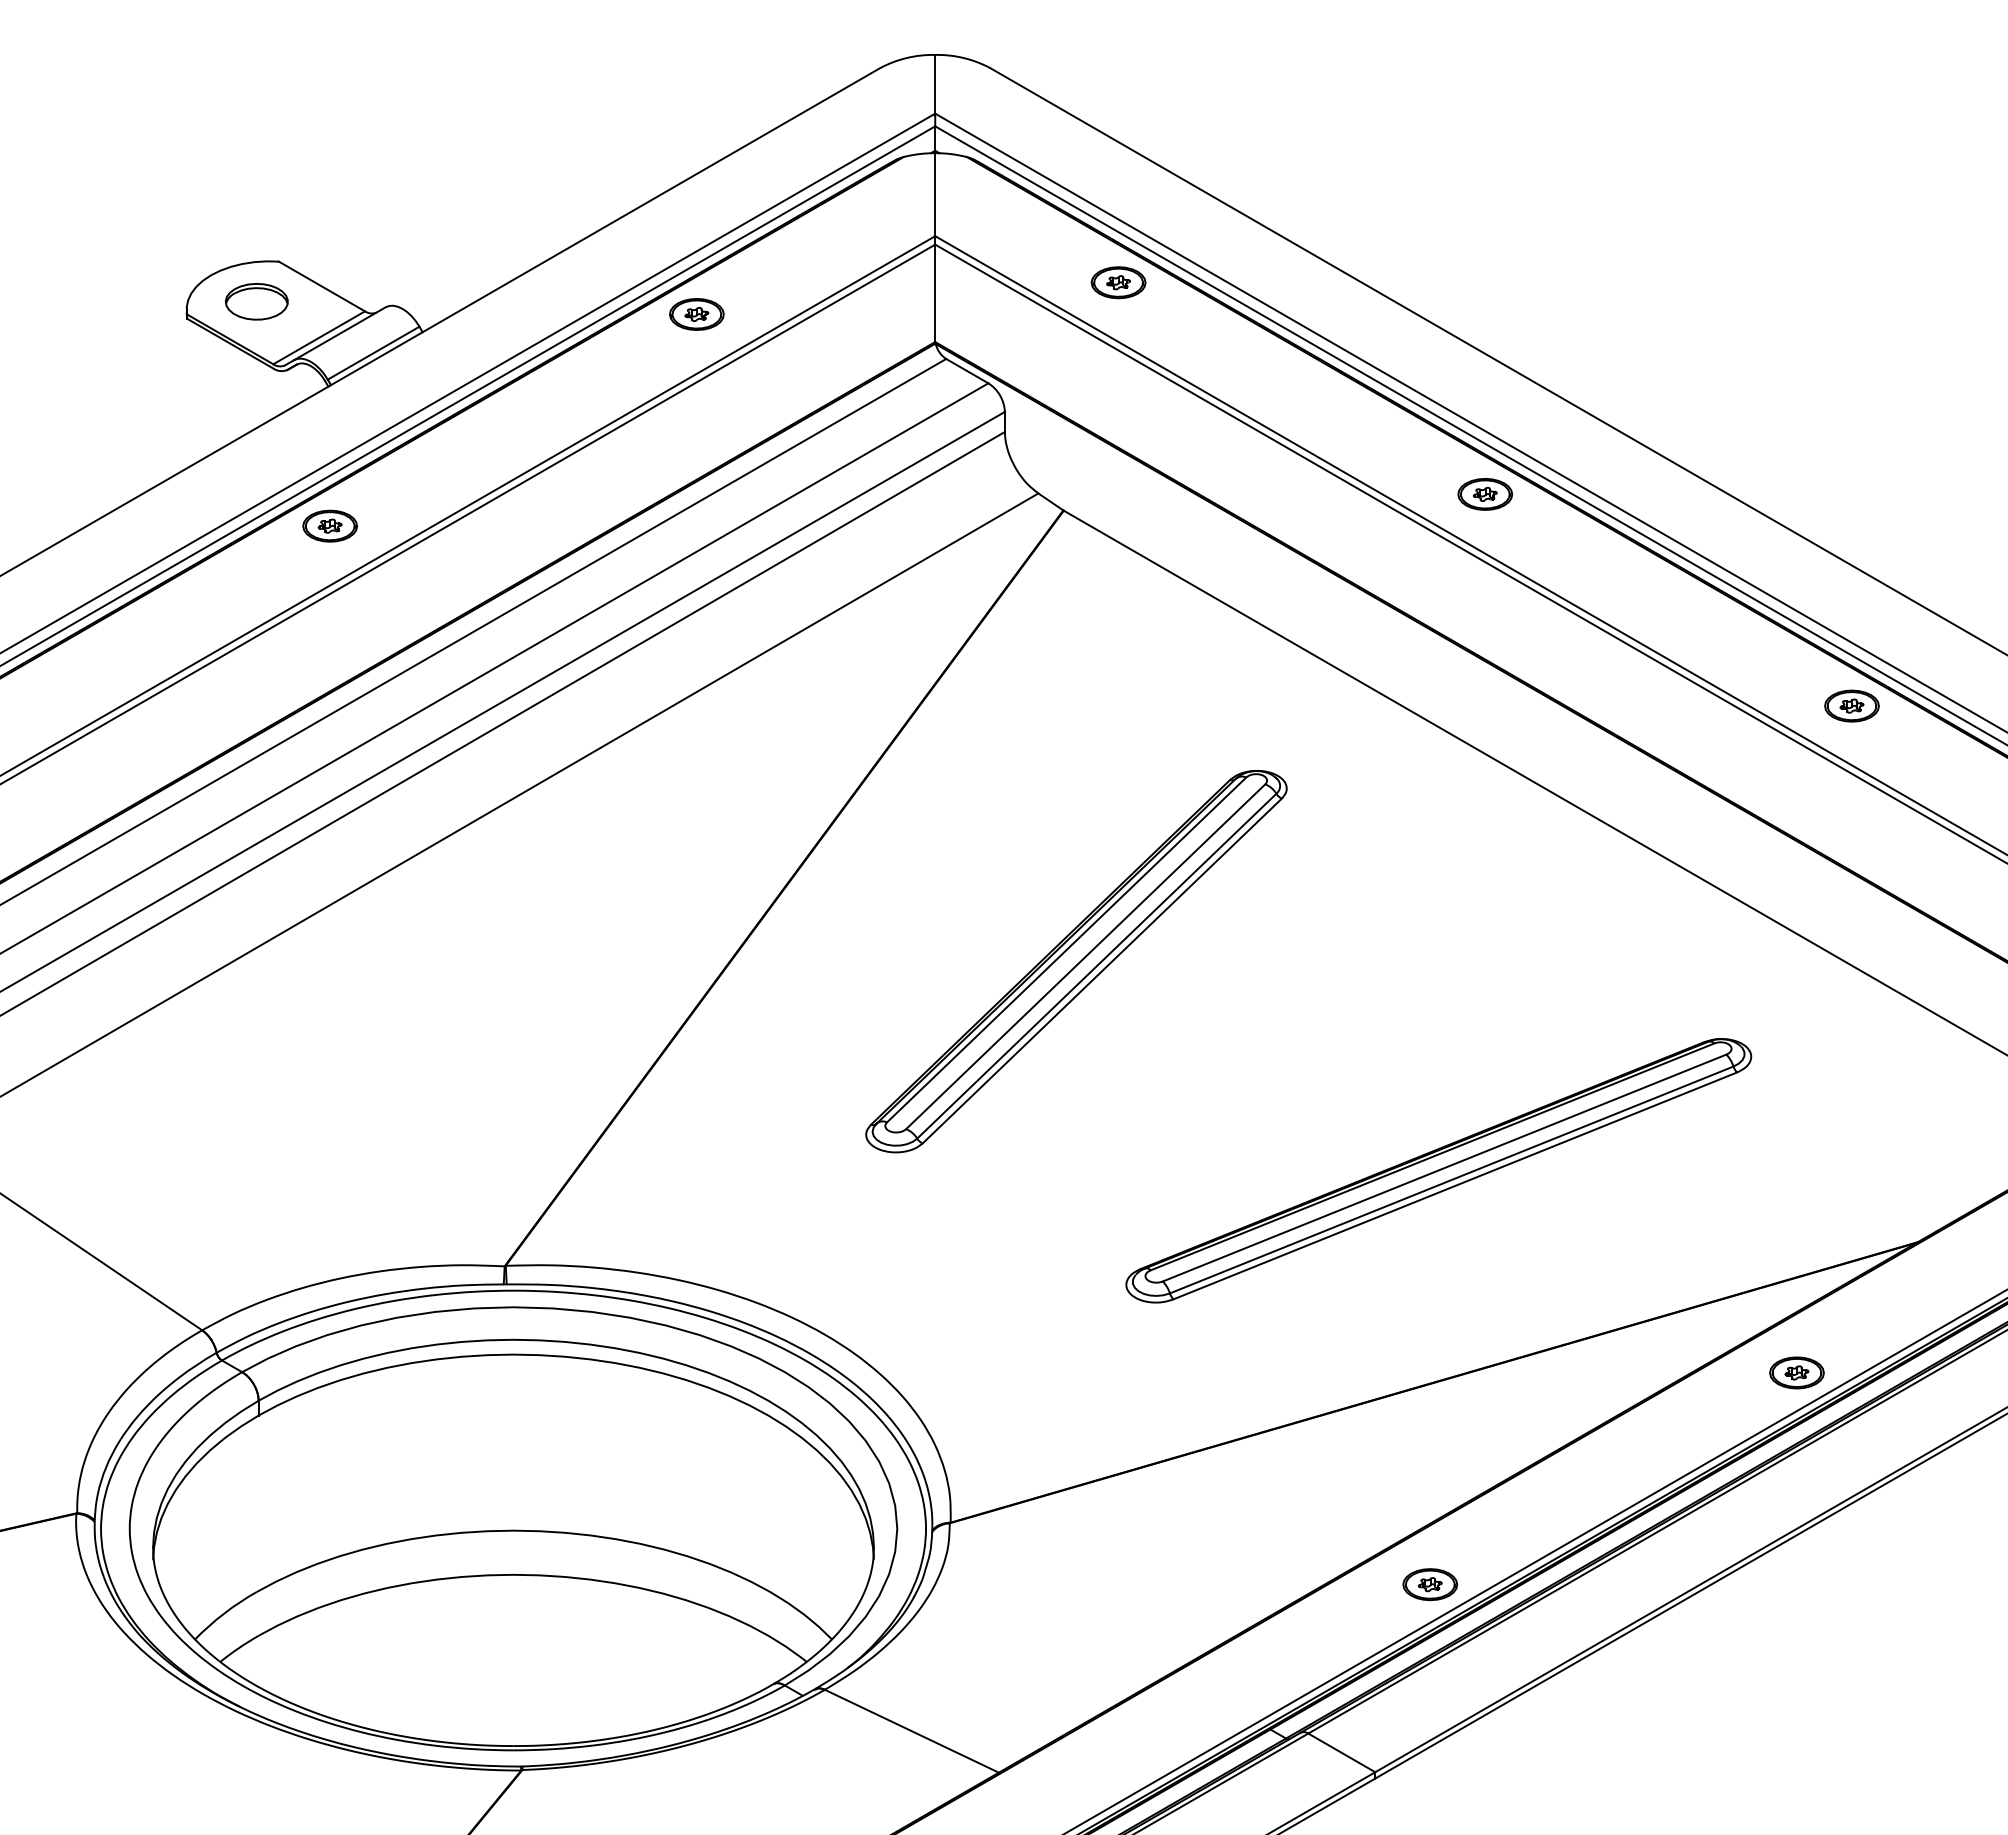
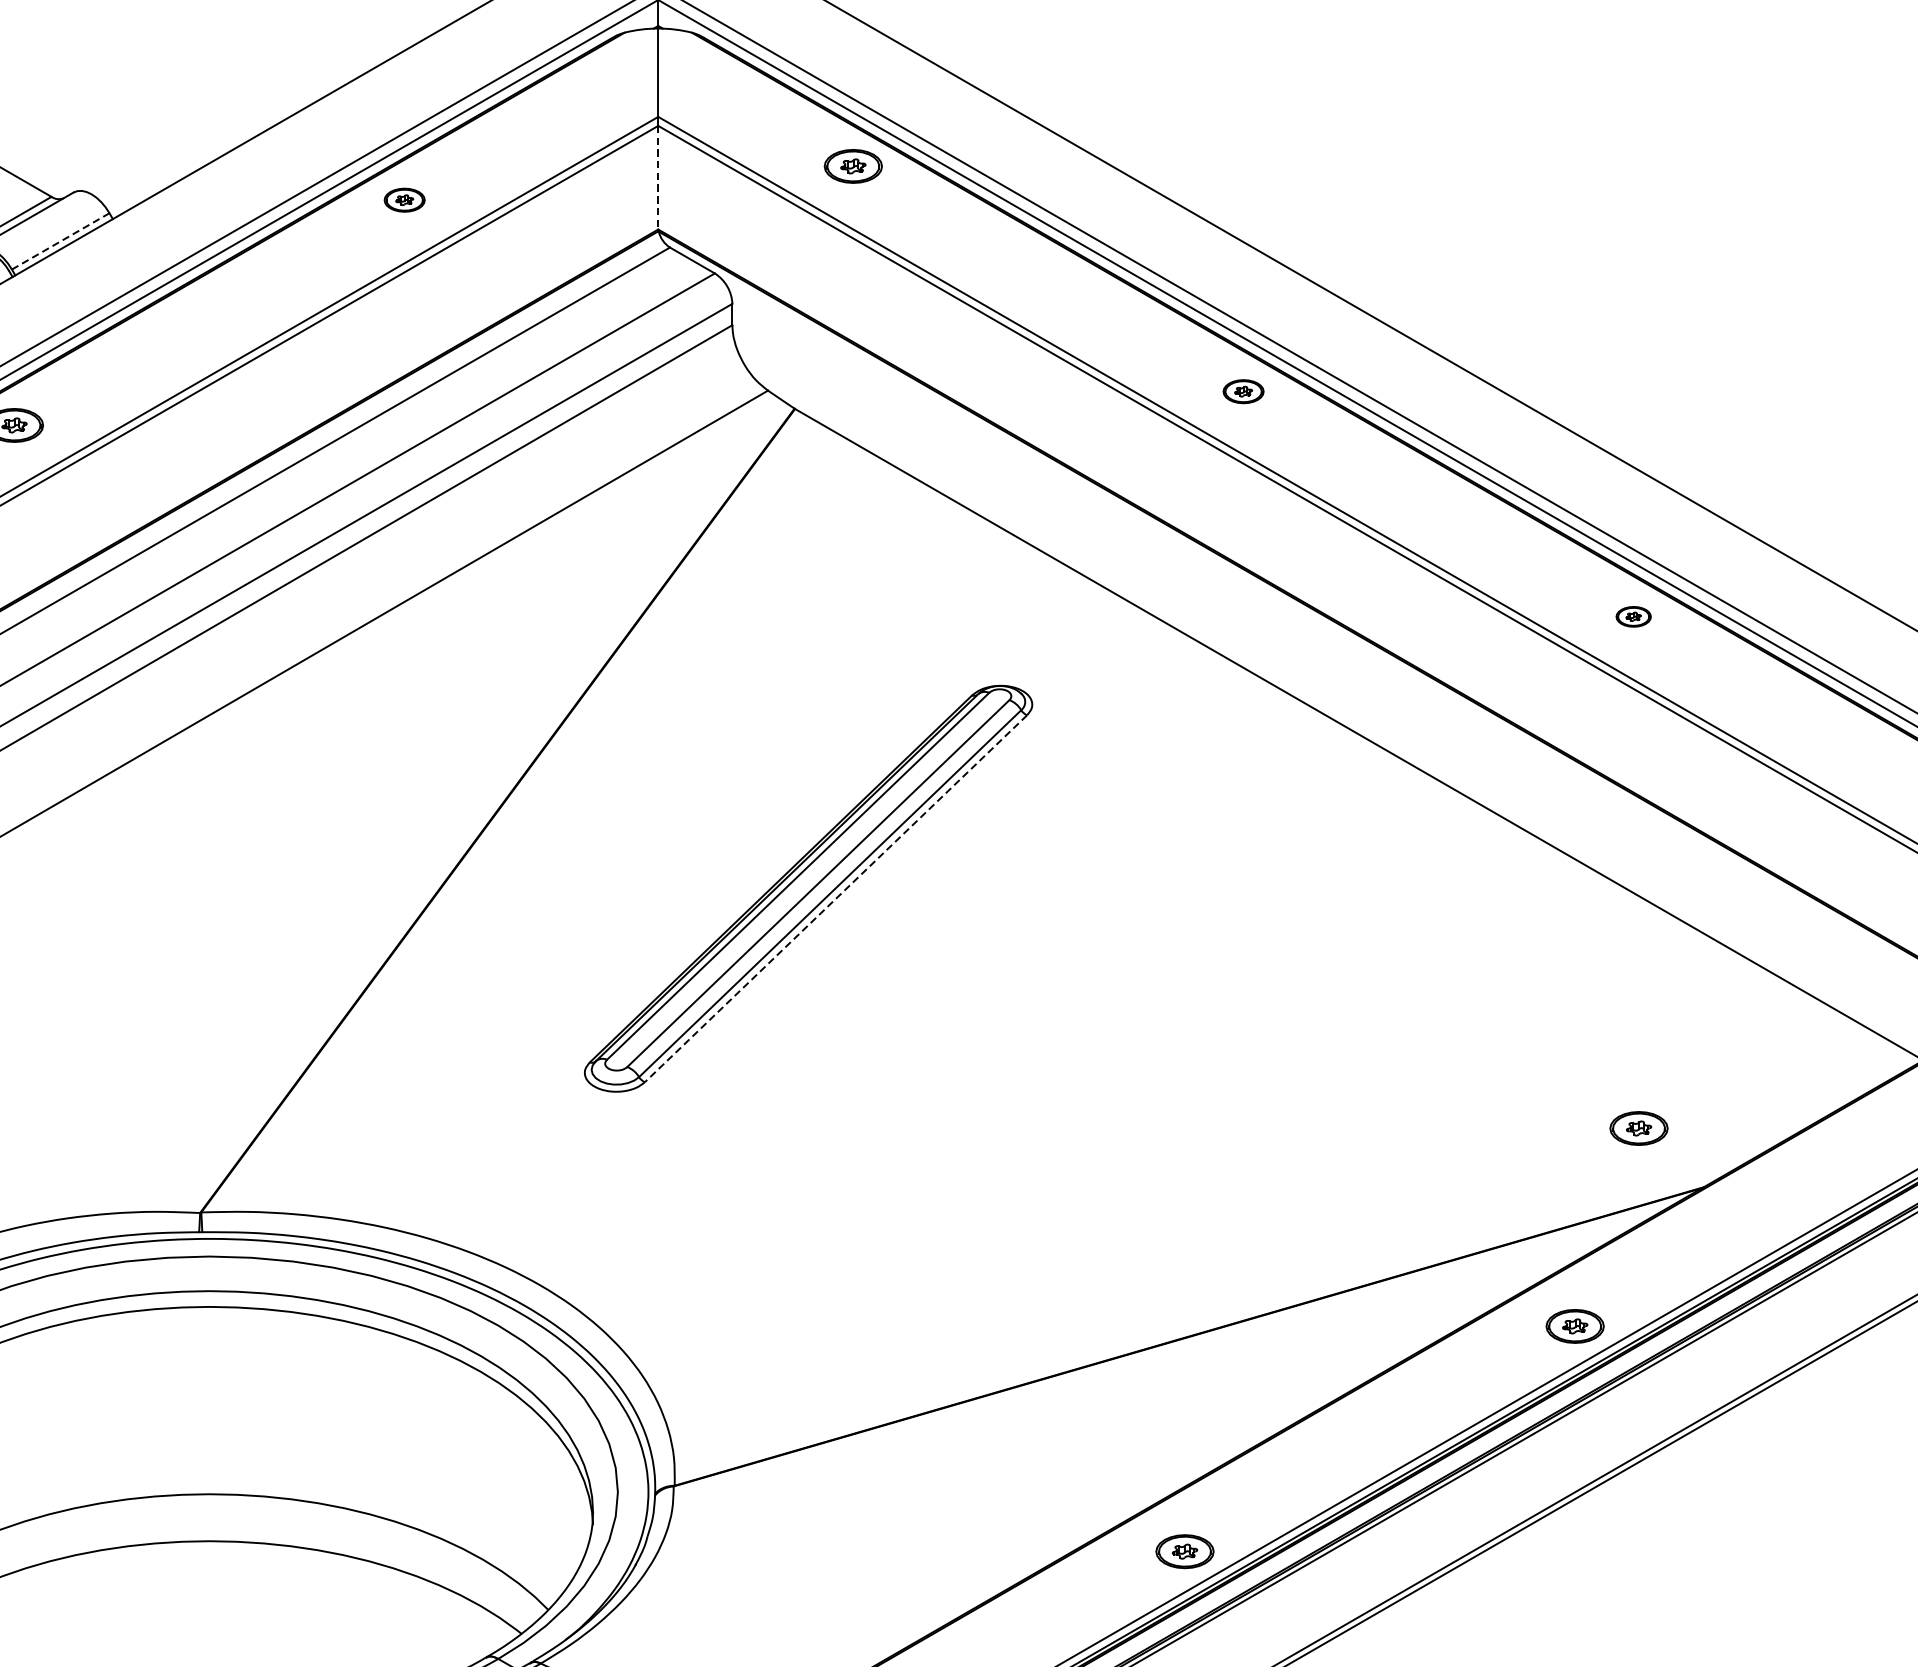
line: (935, 293) -> (658, 177), solid -> dashed
part: (696, 314) -> (404, 200), size x0.7
line: (373, 353) -> (60, 241), solid -> dashed
part: (1485, 494) -> (1243, 391), size x0.7
part: (1851, 705) -> (1633, 616), size x0.6
line: (1102, 970) -> (836, 898), solid -> dashed
part: (1438, 1170) -> (1193, 1111), removed
part: (1856, 1186) -> (1638, 1128), added

